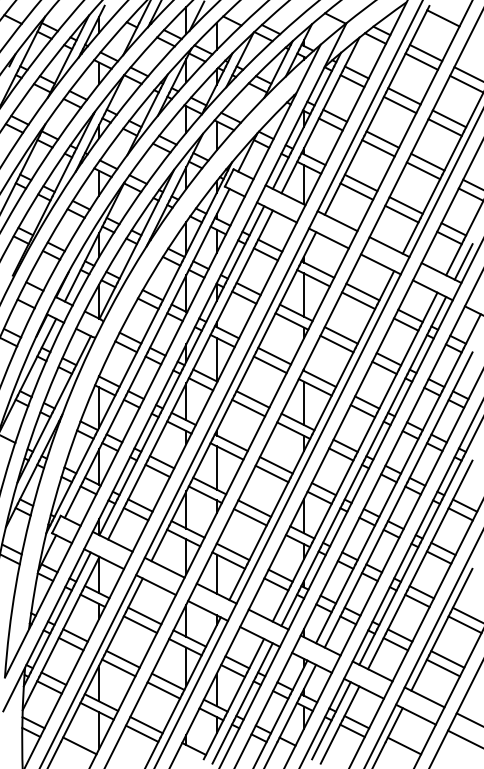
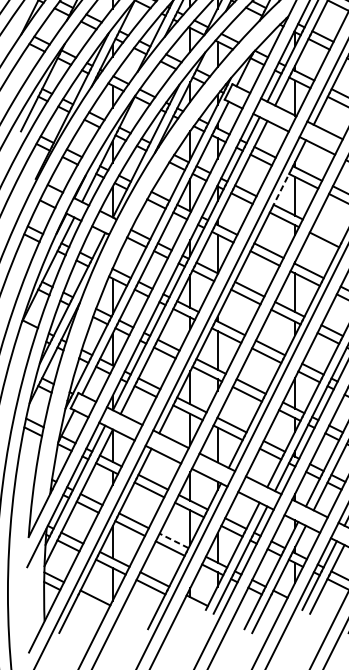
line: (288, 286) -> (281, 188), solid -> dashed
line: (340, 335) -> (327, 232), removed
line: (167, 681) -> (173, 540), solid -> dashed

